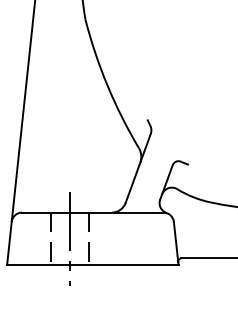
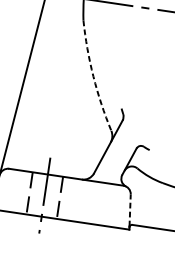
arc: (107, 85) -> (93, 76), solid -> dashed
line: (175, 241) -> (129, 210), solid -> dashed

